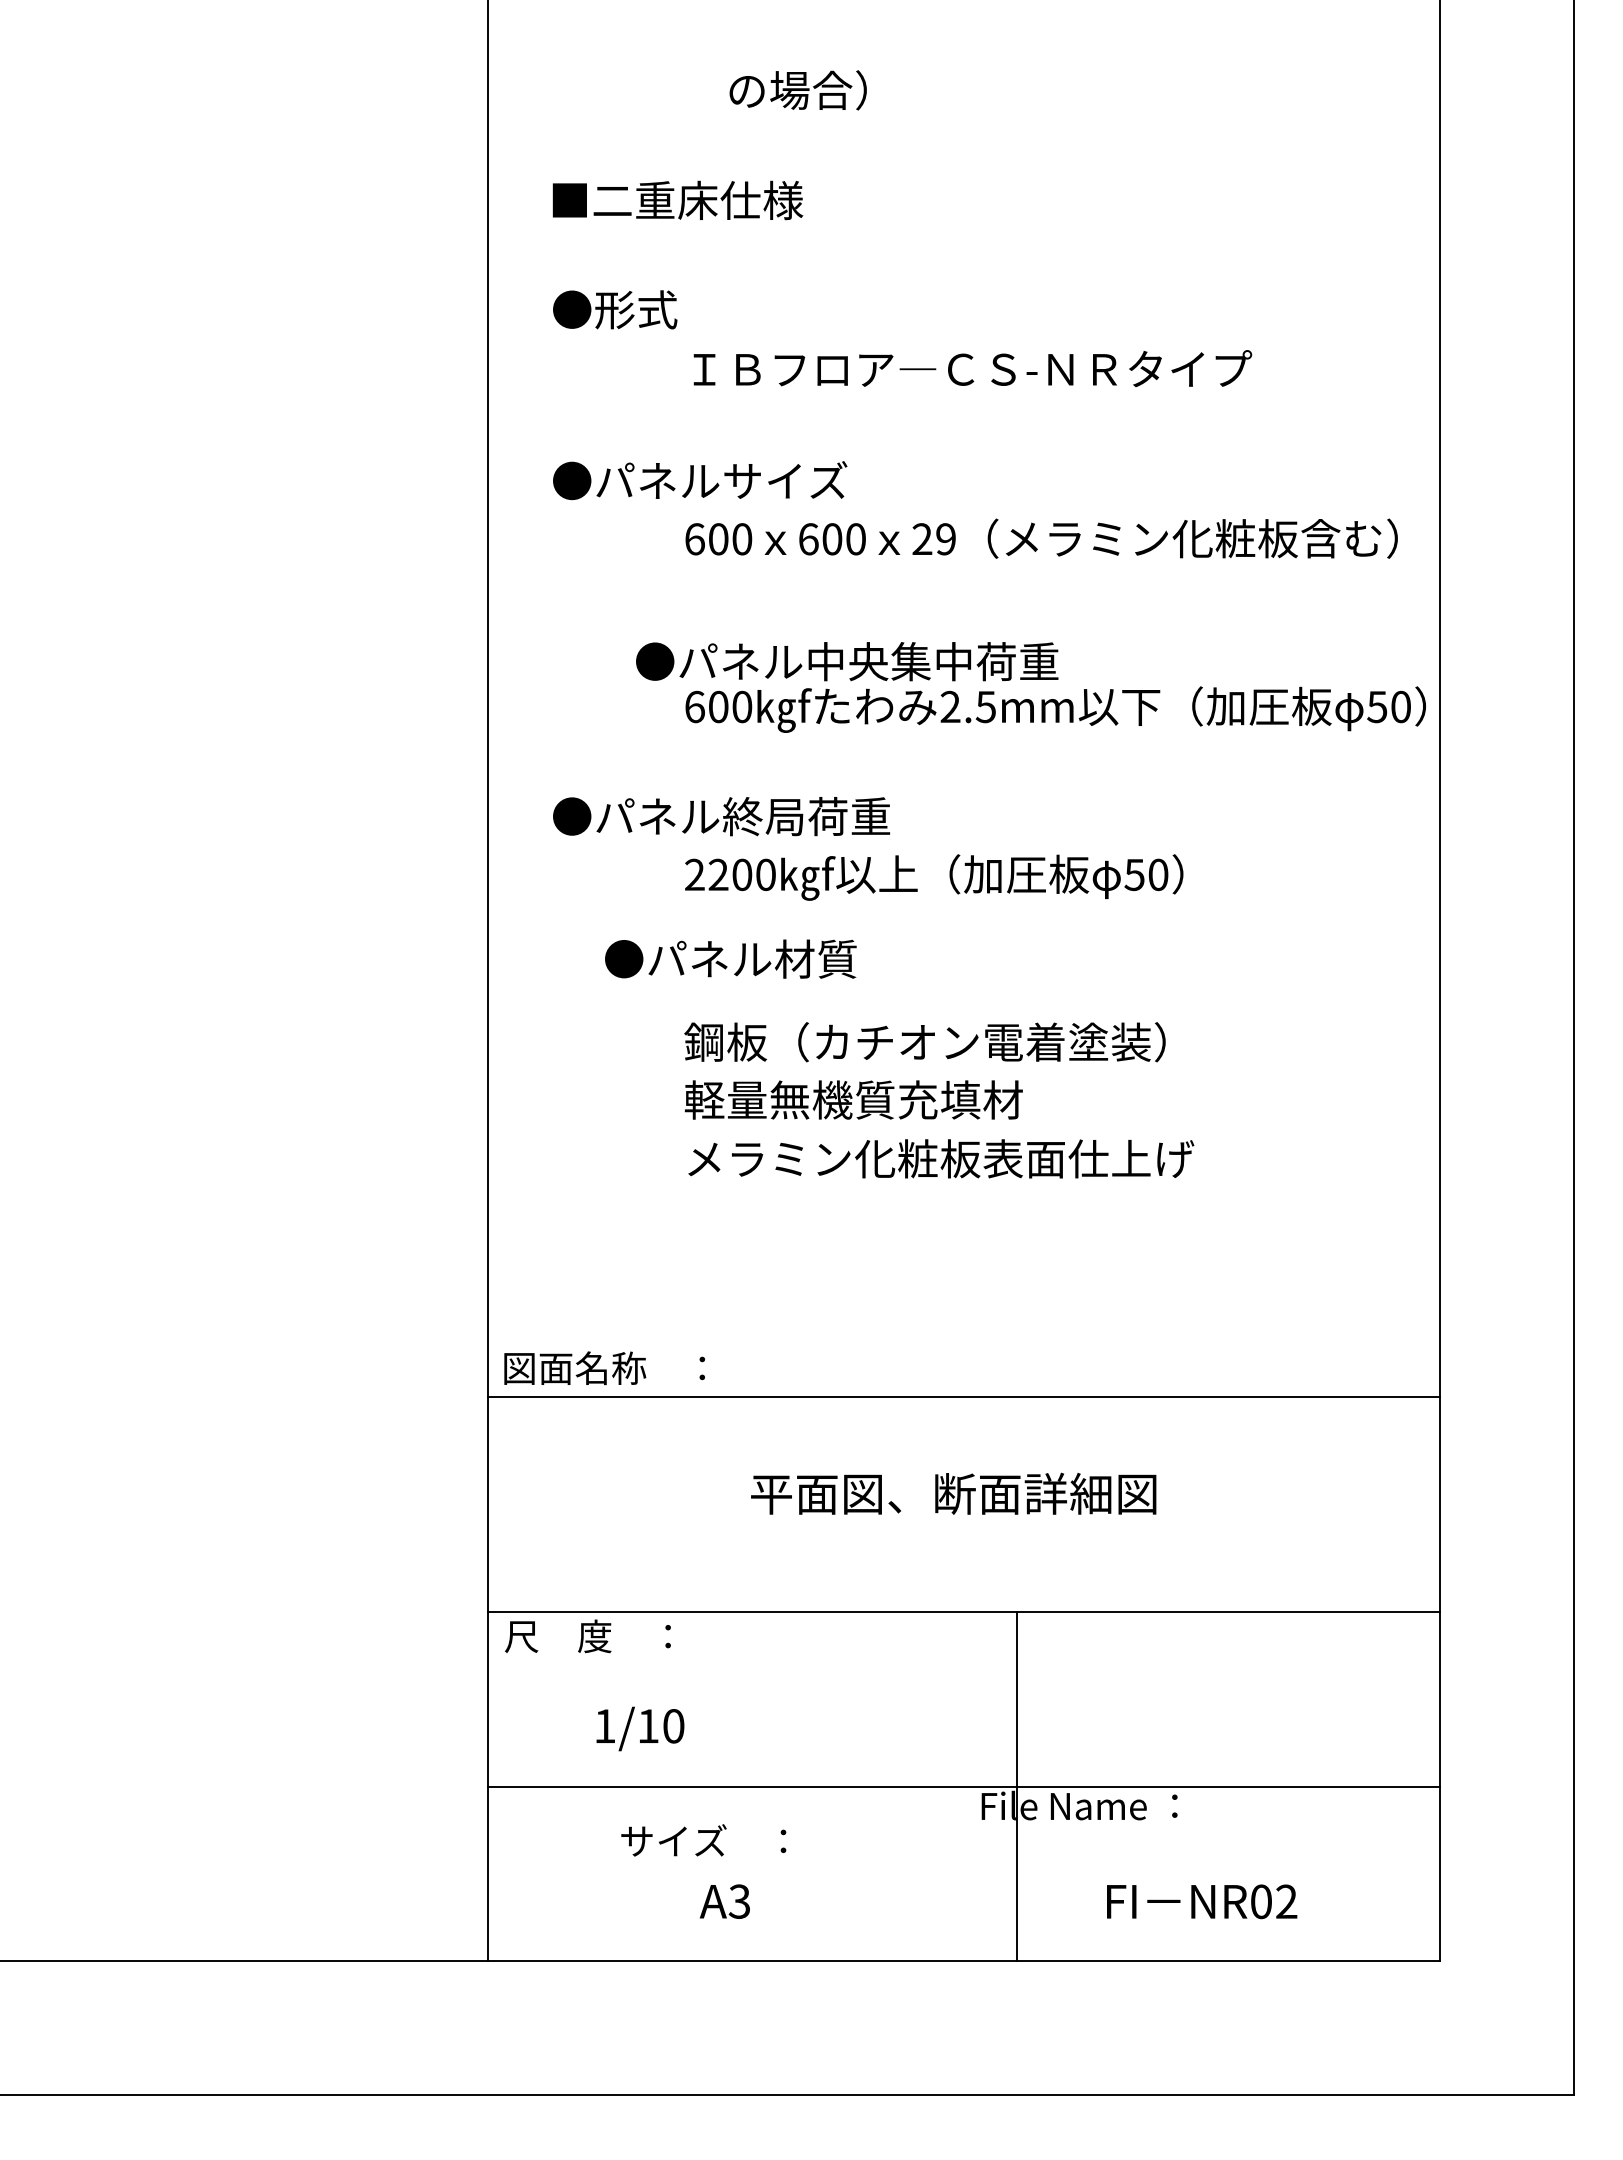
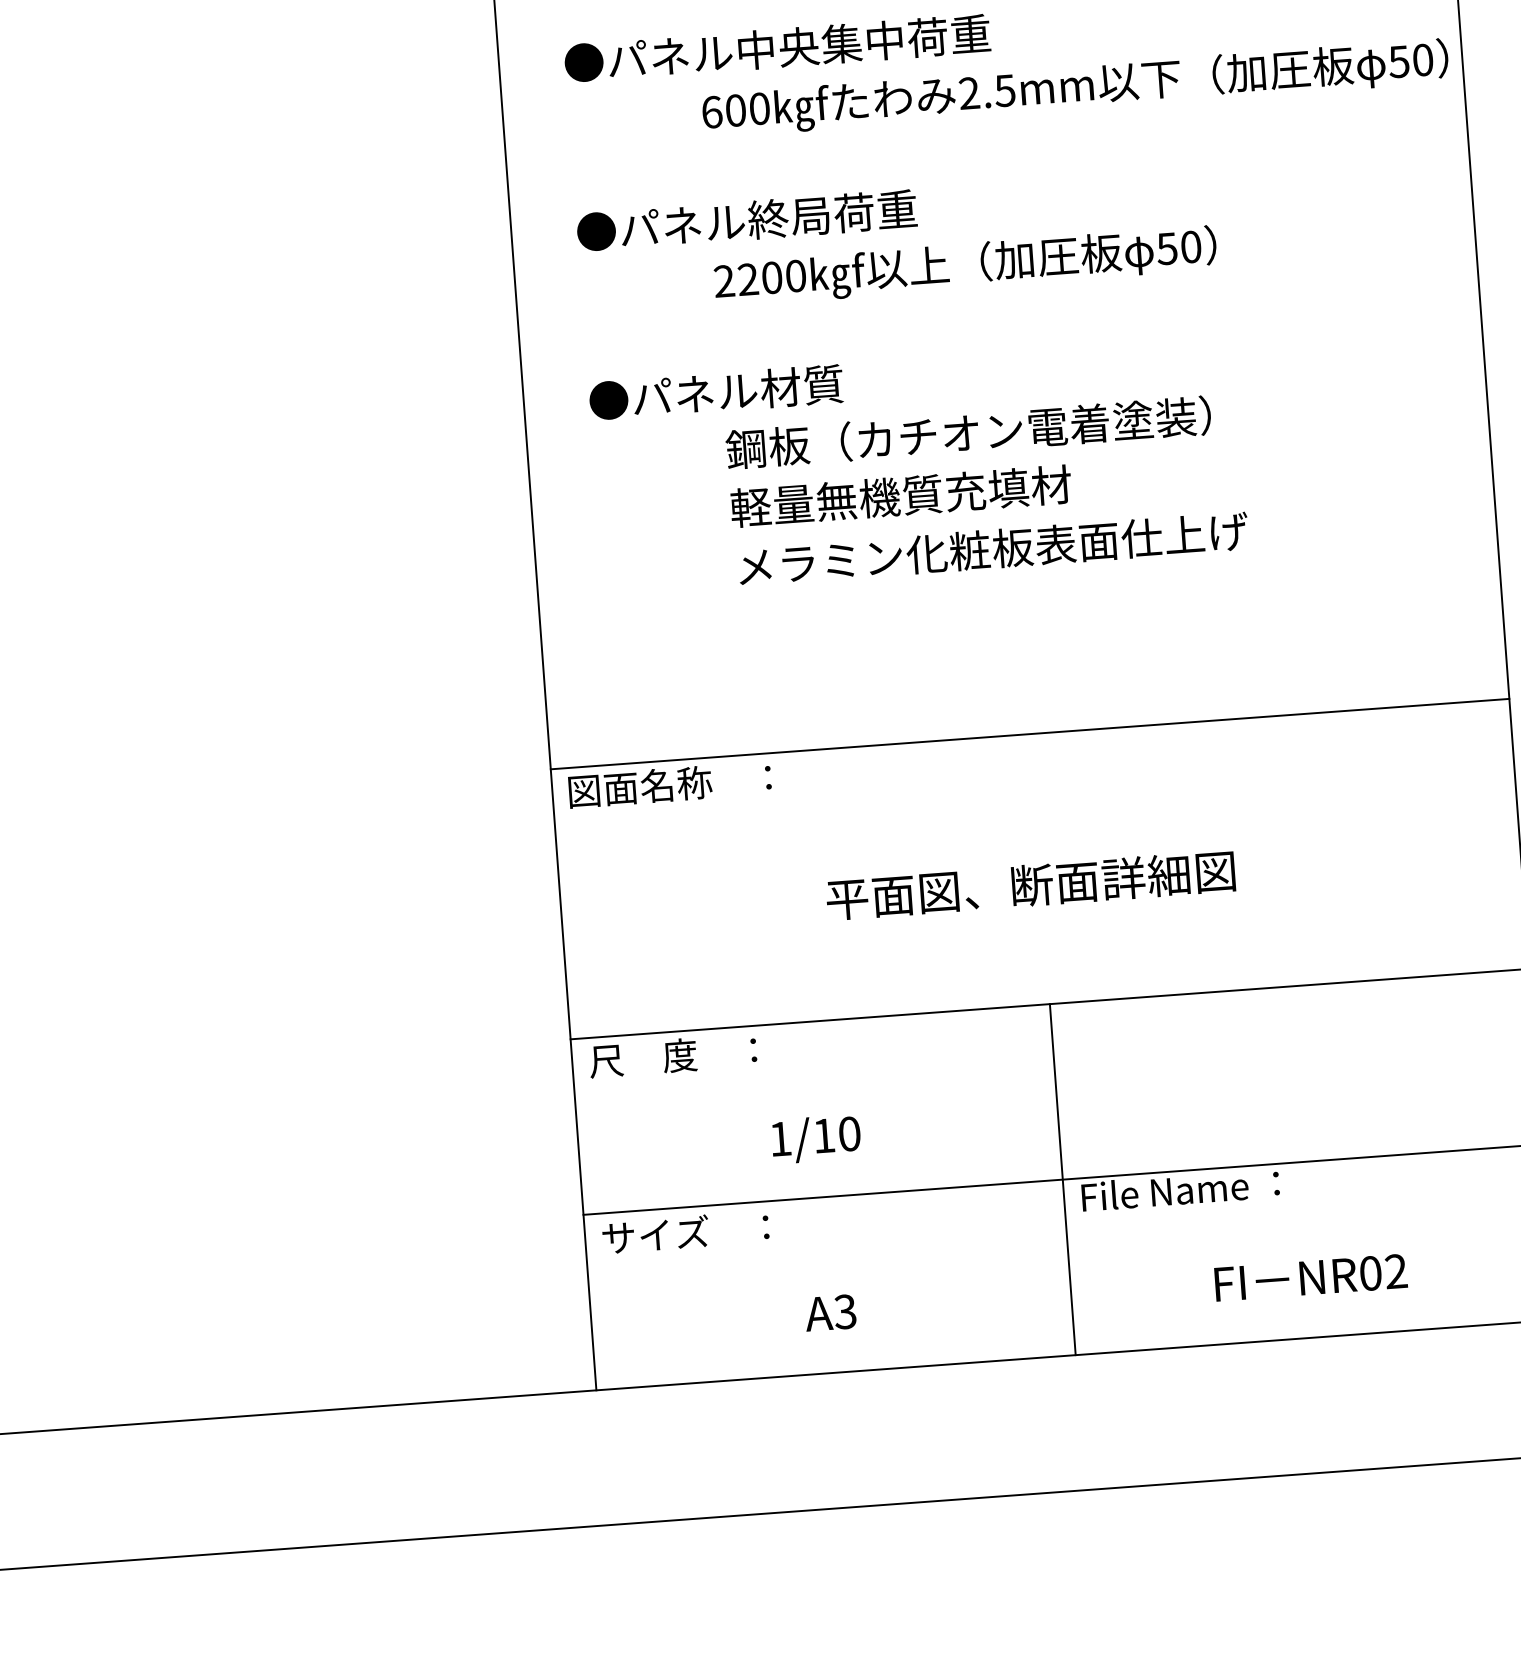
text: (847, 661) -> (777, 48), moved
text: (730, 958) -> (715, 391), moved
line: (963, 1397) -> (1029, 734), moved
text: (640, 1728) -> (816, 1138), moved
line: (1016, 1786) -> (1062, 1179), moved
text: (703, 1840) -> (685, 1232), moved

